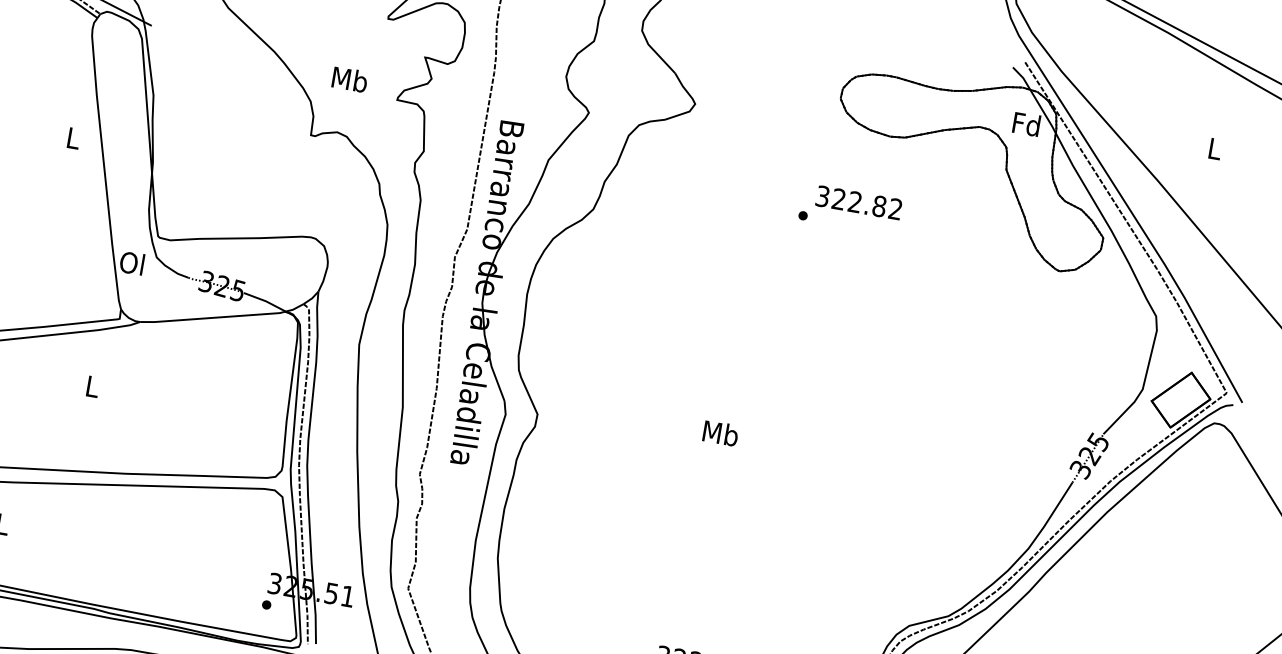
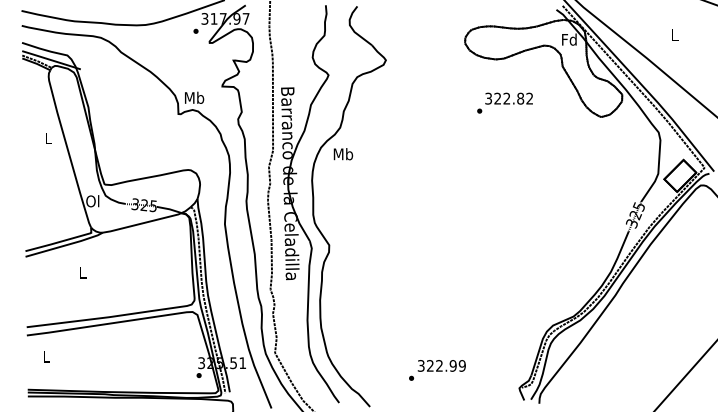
text: (350, 78) -> (194, 97), moved
text: (849, 208) -> (504, 102), moved
text: (720, 433) -> (343, 154), moved

